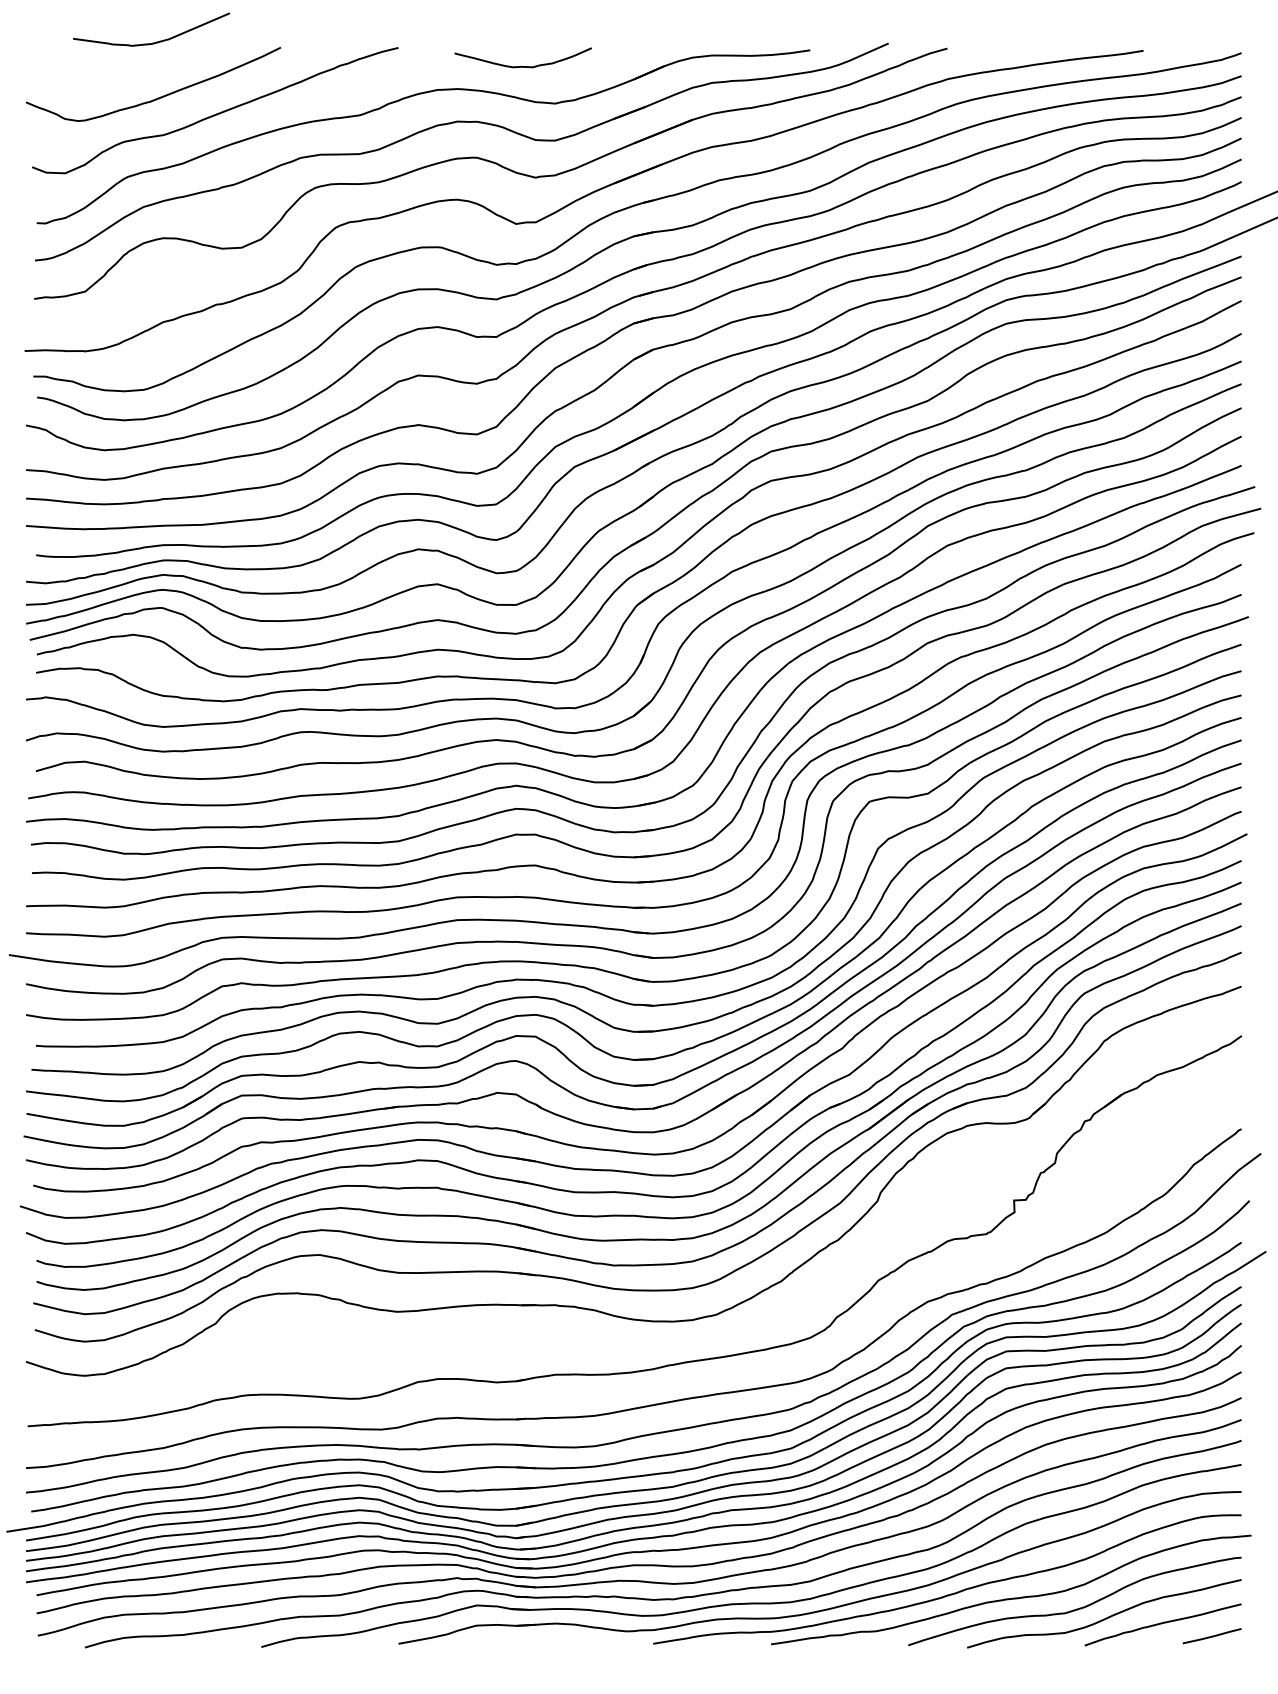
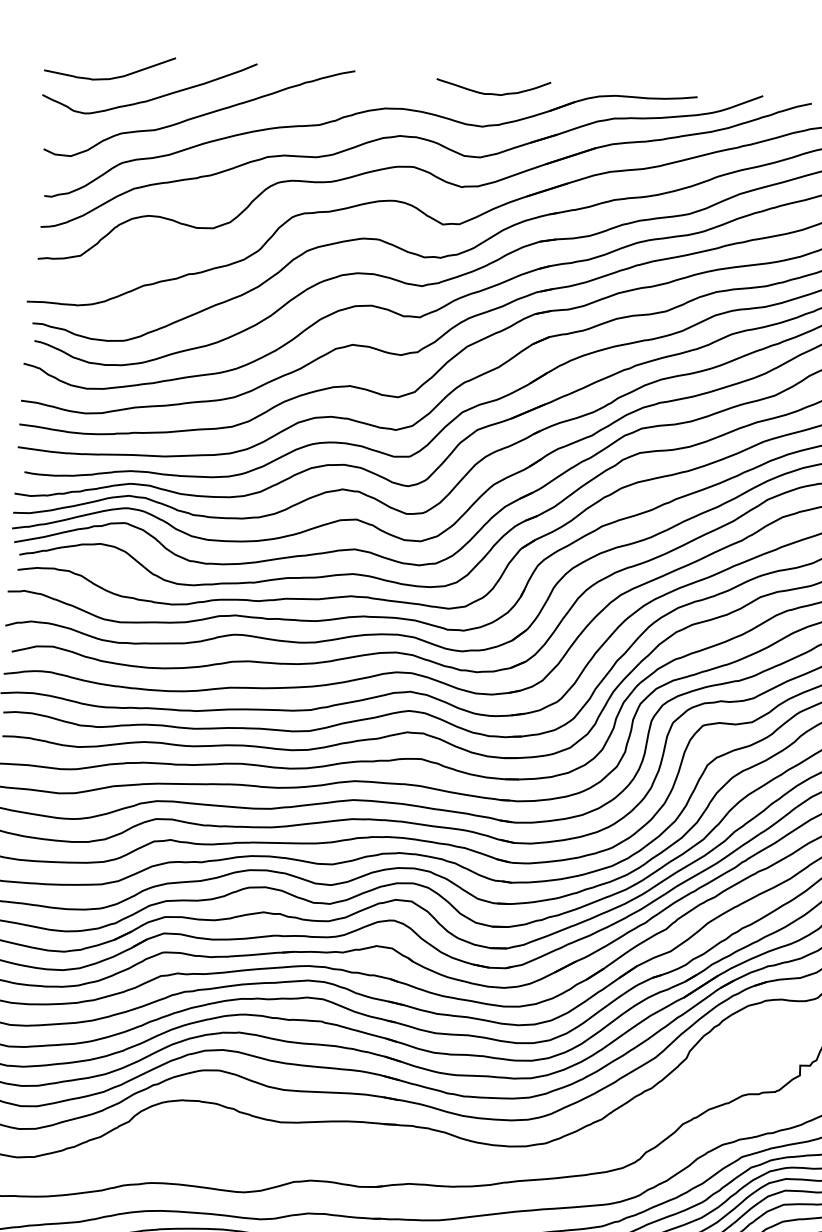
curve: (156, 41) -> (113, 77), moved
curve: (522, 66) -> (492, 93), moved

